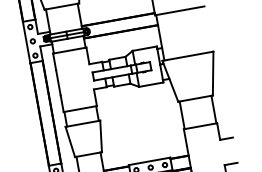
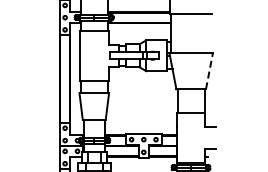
line: (213, 72) -> (209, 70), solid -> dashed

